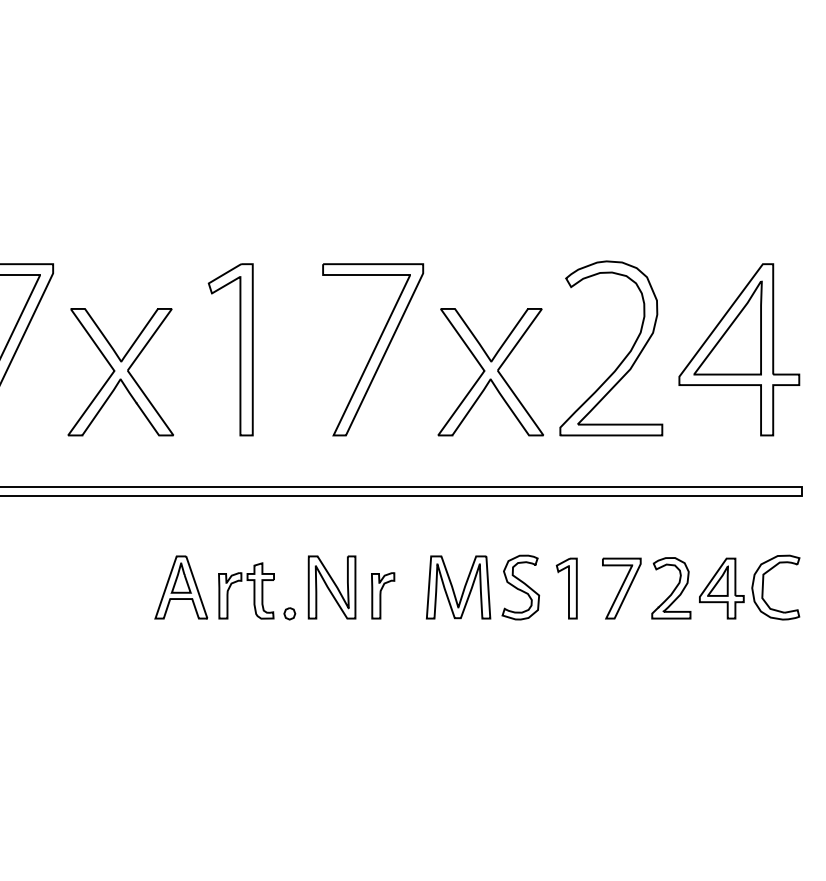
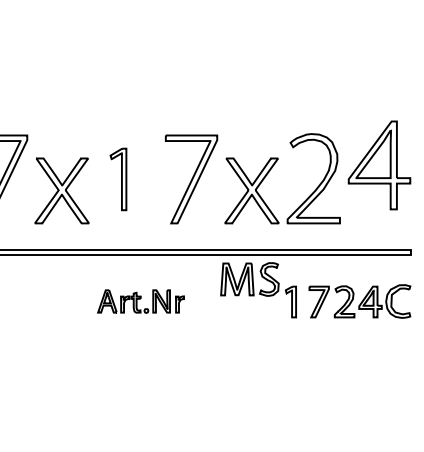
part: (230, 349) -> (118, 179), size x0.7
part: (739, 349) -> (379, 165), moved
part: (273, 587) -> (140, 301), size x0.7
part: (482, 587) -> (249, 279), moved

